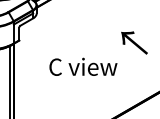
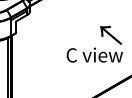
text: (83, 66) -> (94, 54), moved

